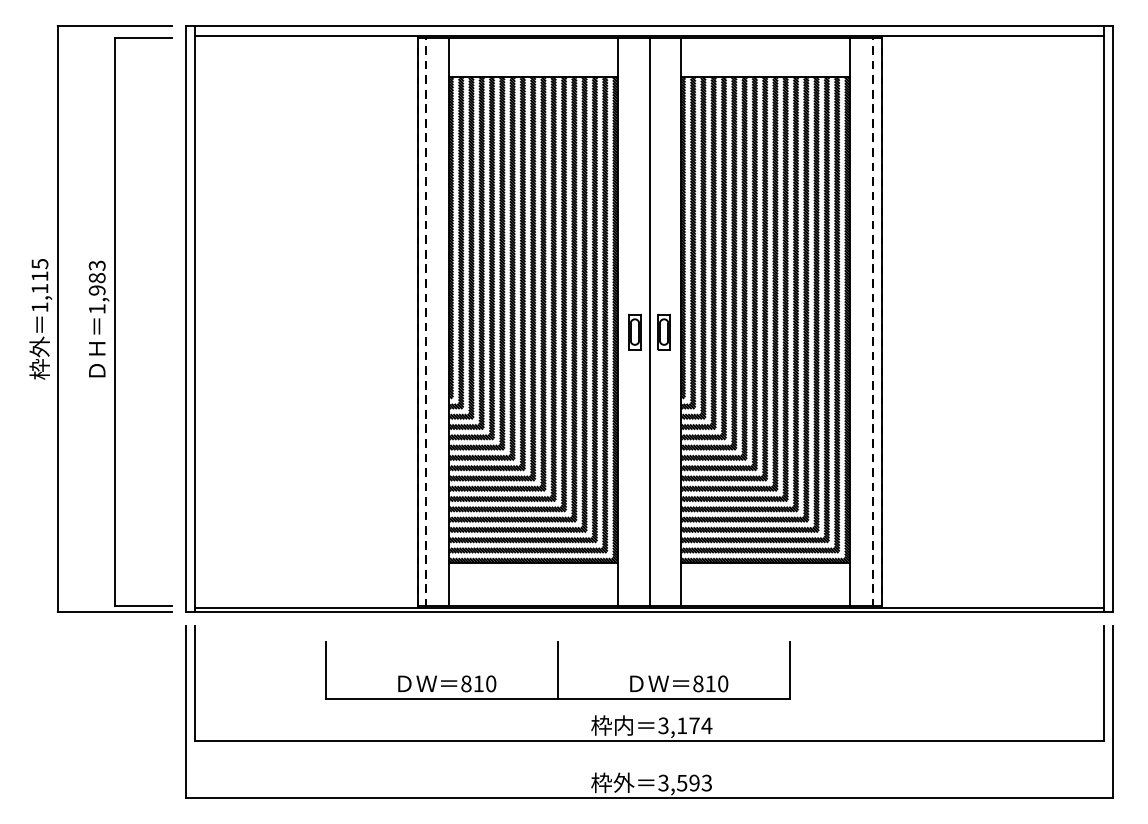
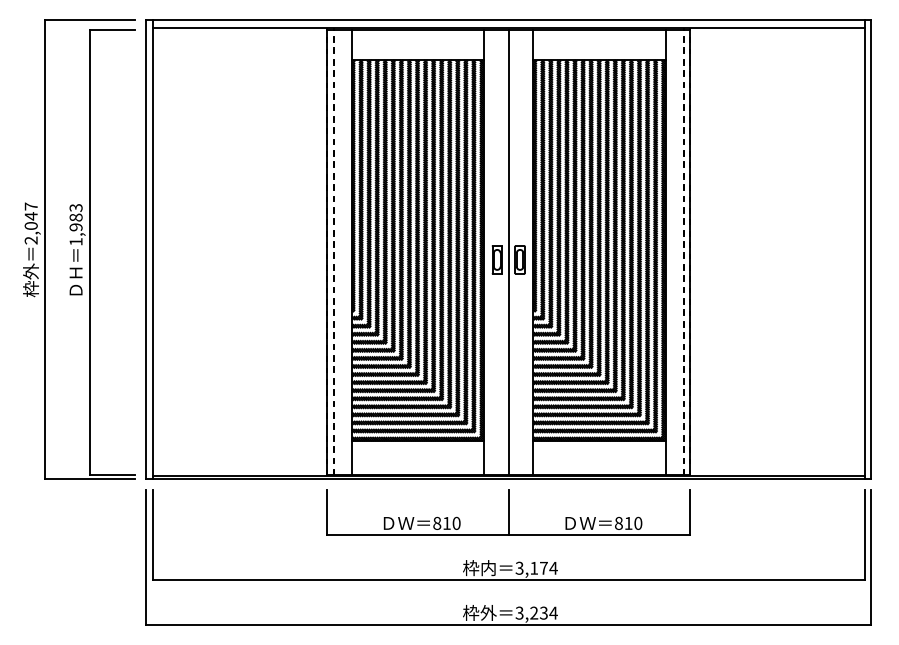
text: (39, 285) -> (30, 223), 1,115 -> 2,047
part: (557, 669) -> (508, 512), moved
text: (694, 782) -> (543, 612), 3,593 -> 3,234

